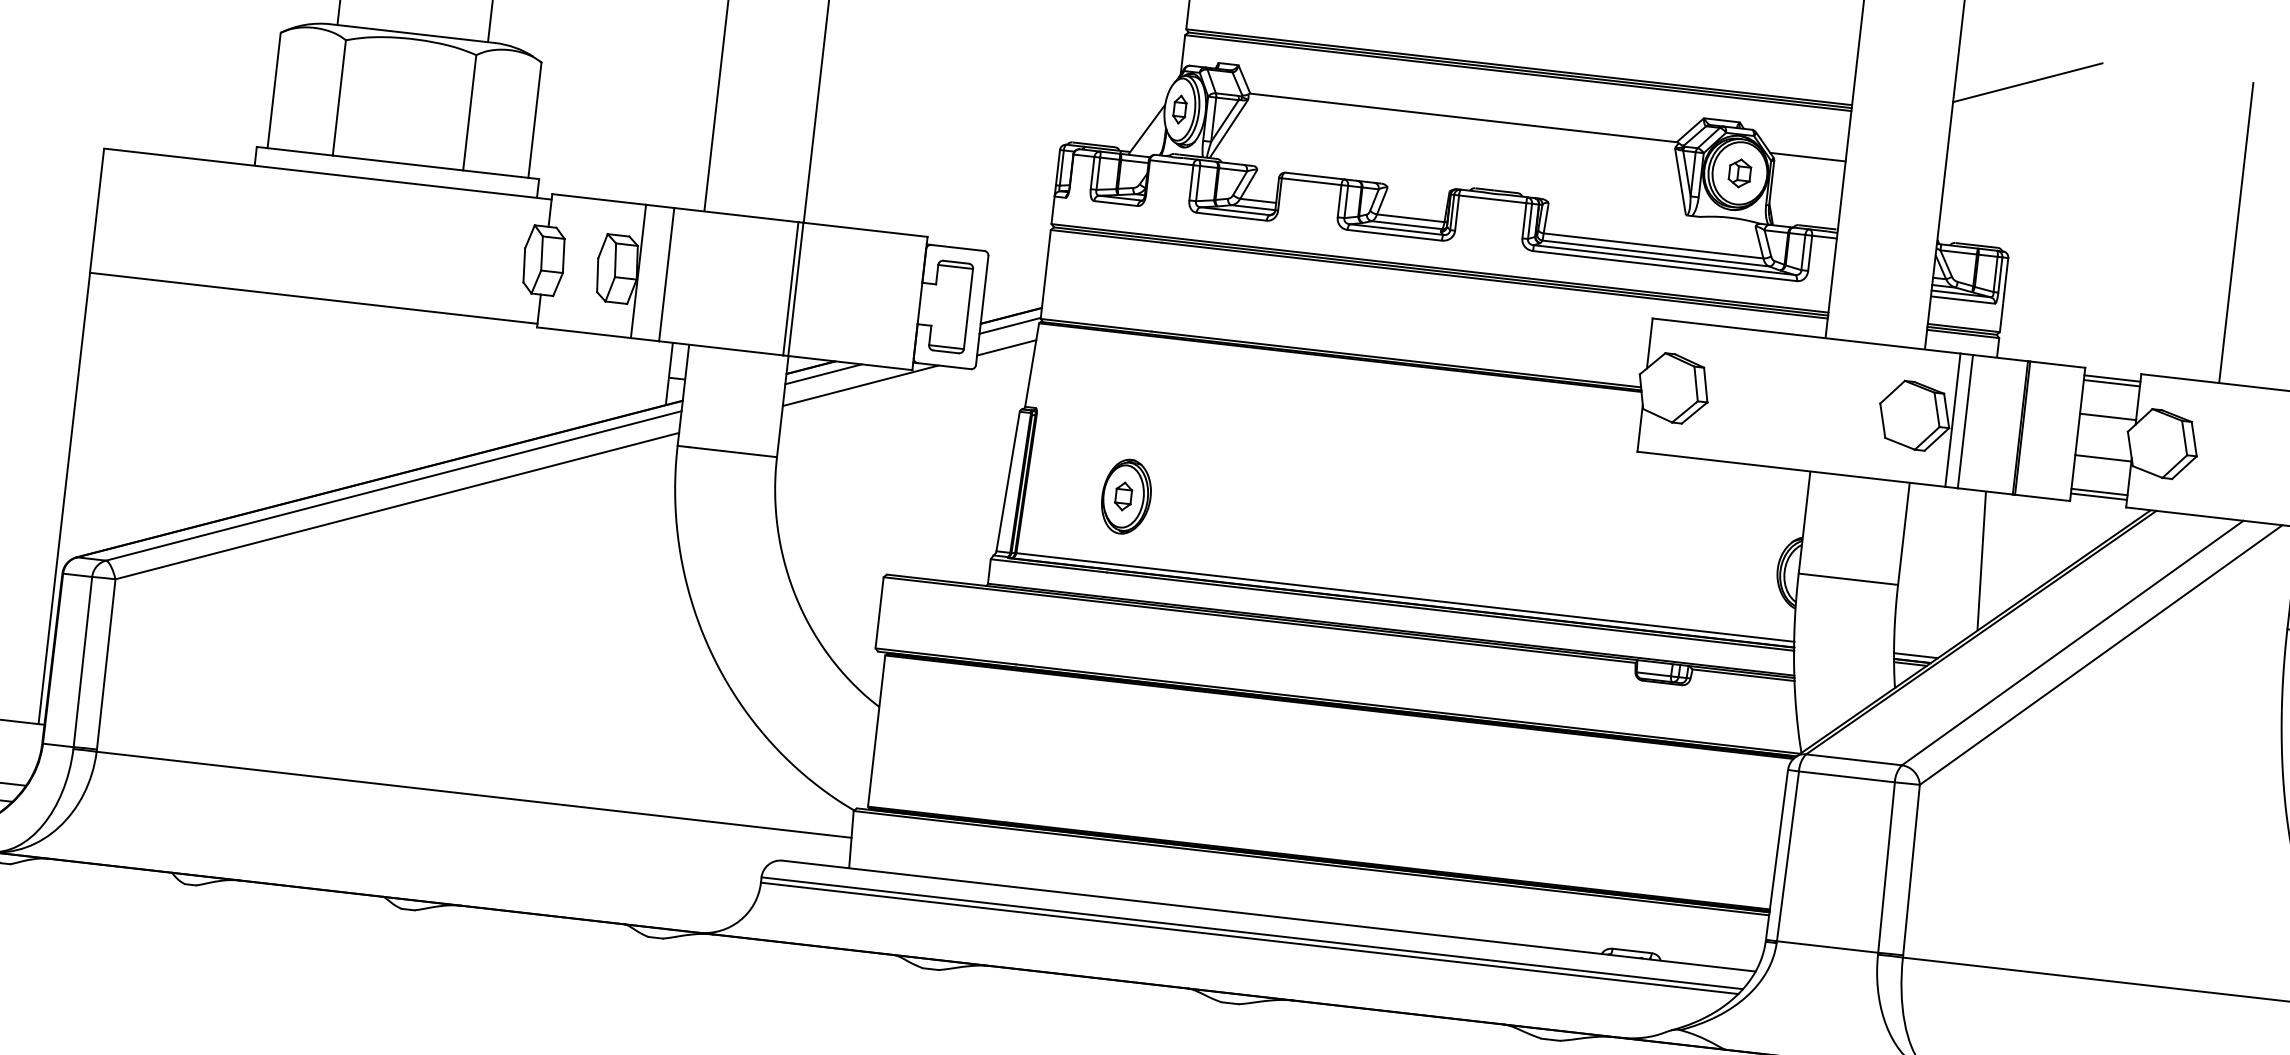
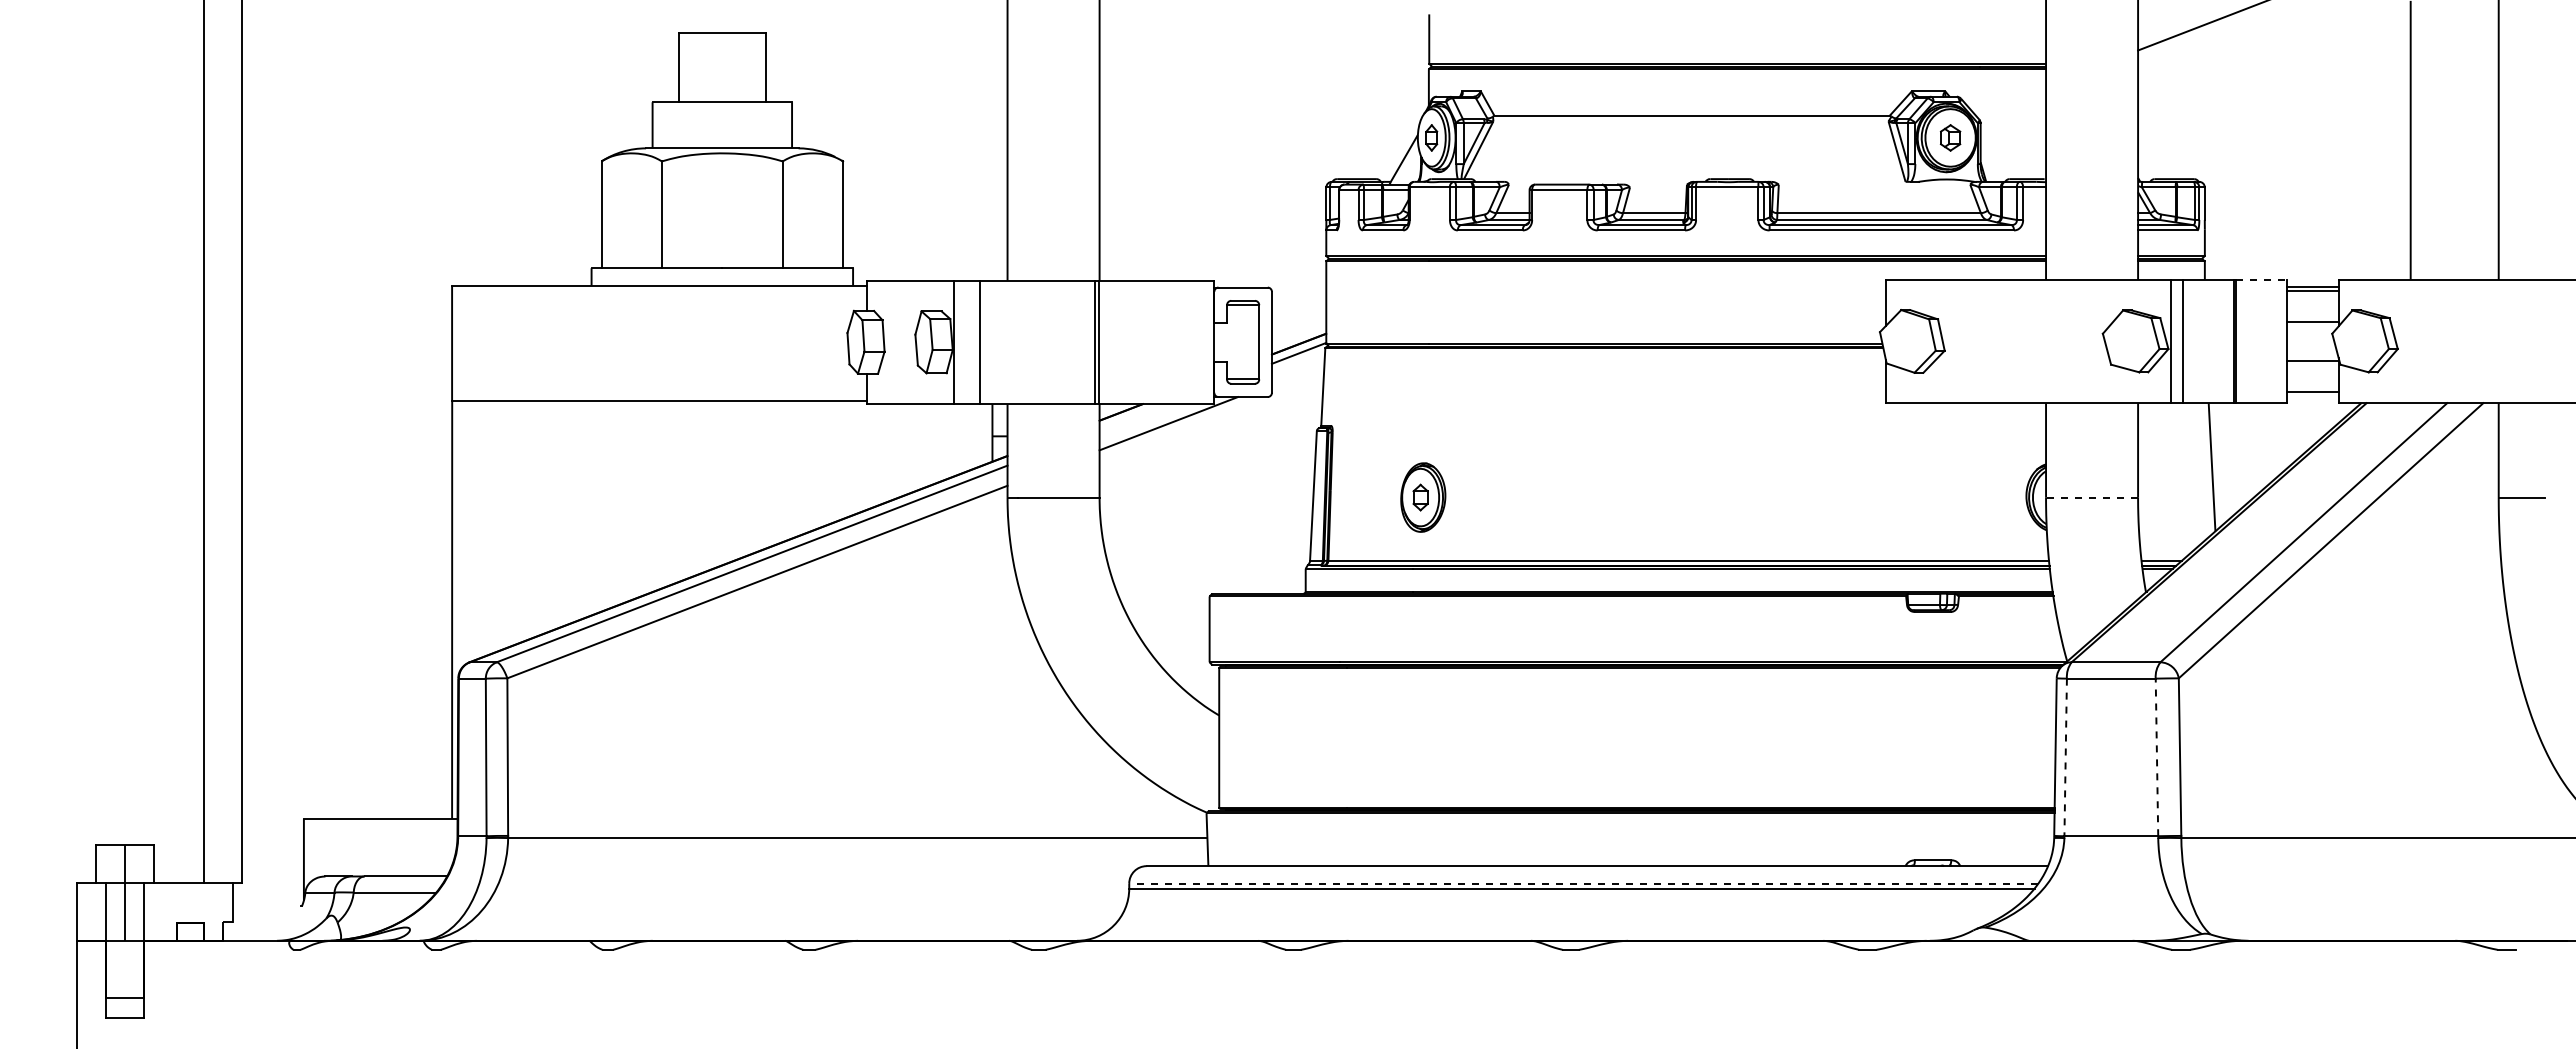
line: (1808, 156) -> (2011, 115), removed
line: (1005, 347) -> (1297, 373), removed
line: (2058, 364) -> (2261, 279), solid -> dashed
line: (823, 374) -> (1133, 417), removed
line: (2098, 497) -> (2312, 396), removed
line: (1847, 578) -> (2091, 497), solid -> dashed
line: (1787, 856) -> (2065, 757), solid -> dashed
line: (1886, 867) -> (2156, 757), solid -> dashed
line: (1251, 933) -> (1583, 883), solid -> dashed

